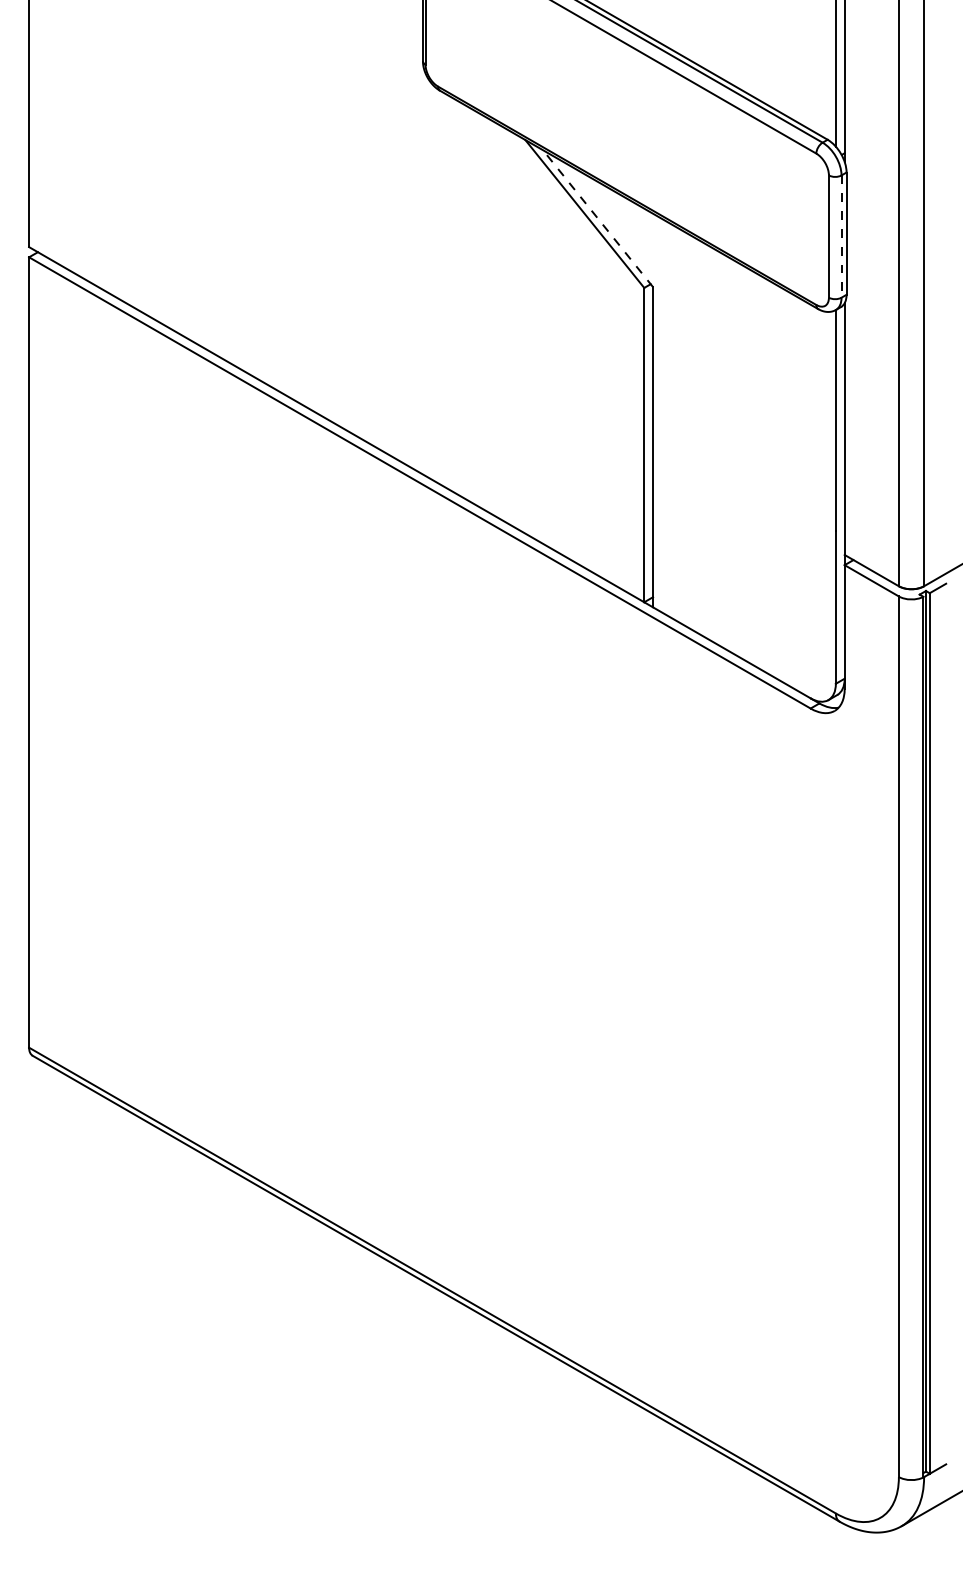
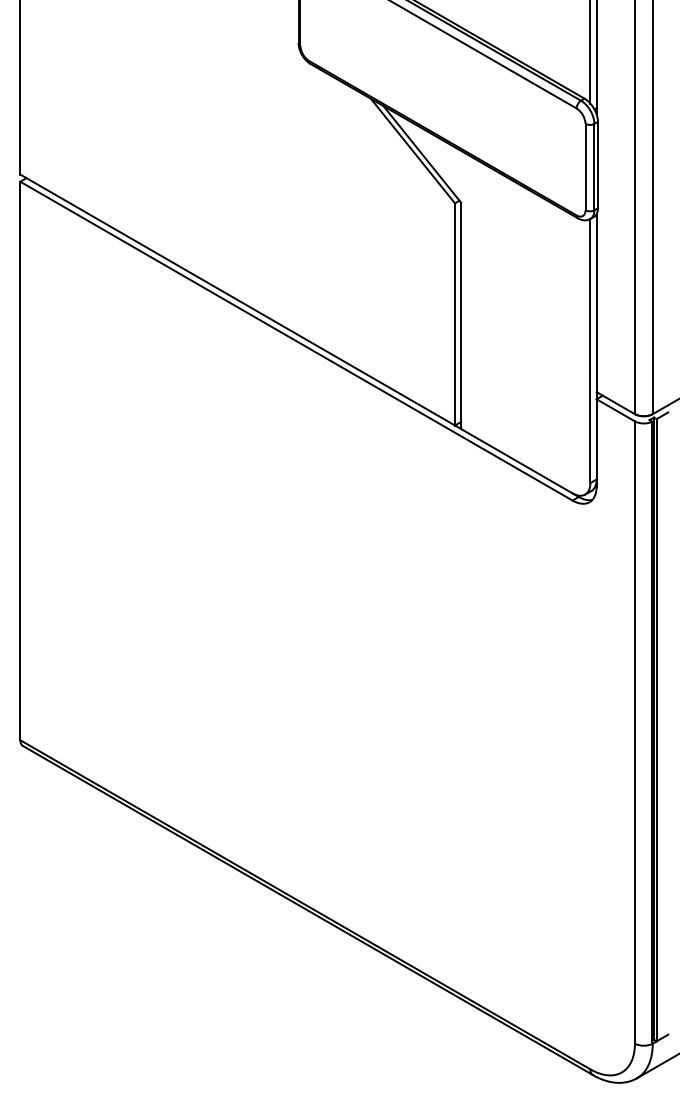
line: (598, 218) -> (422, 154), dashed -> solid
line: (841, 237) -> (594, 167), dashed -> solid

